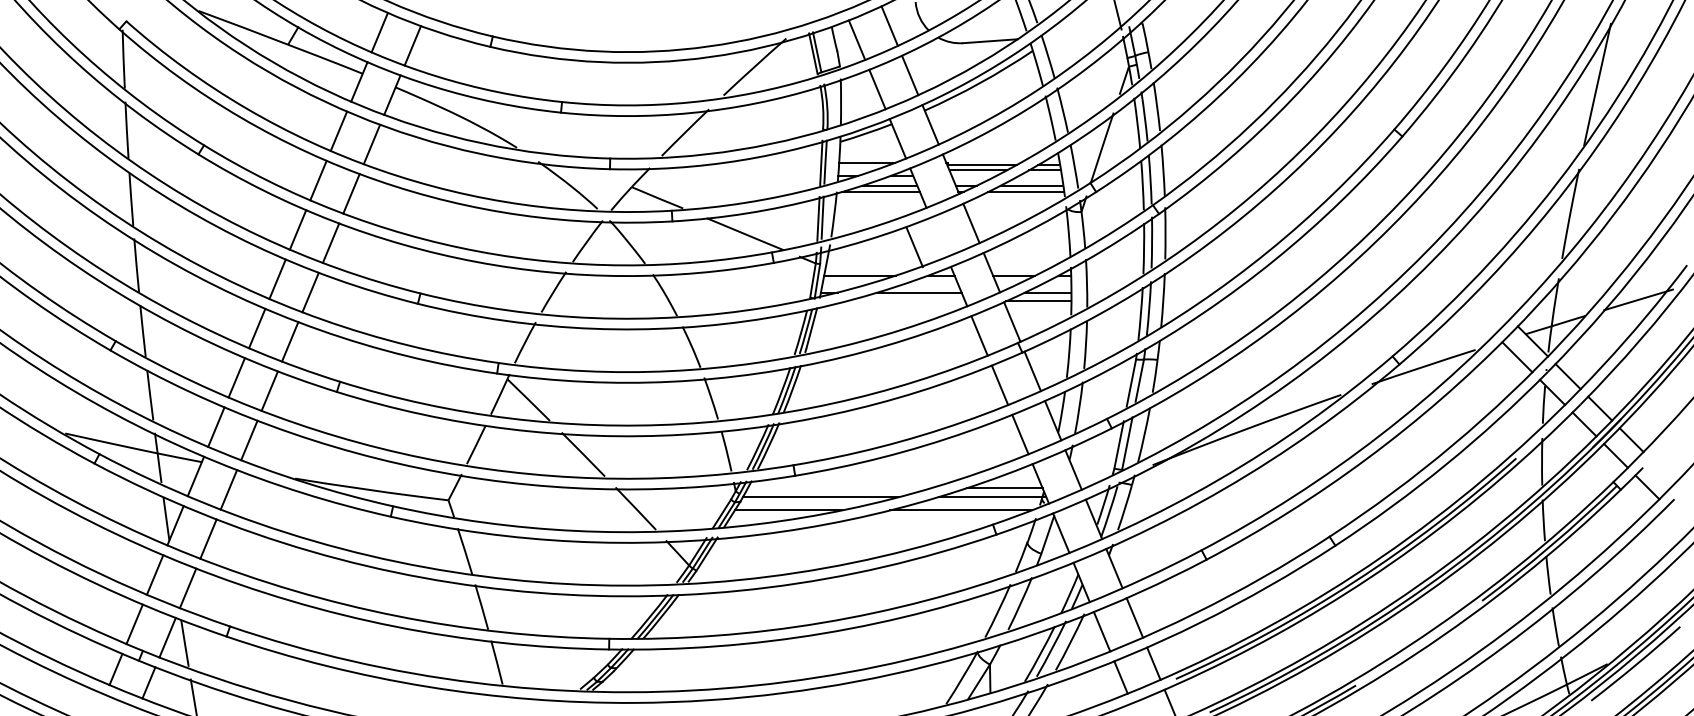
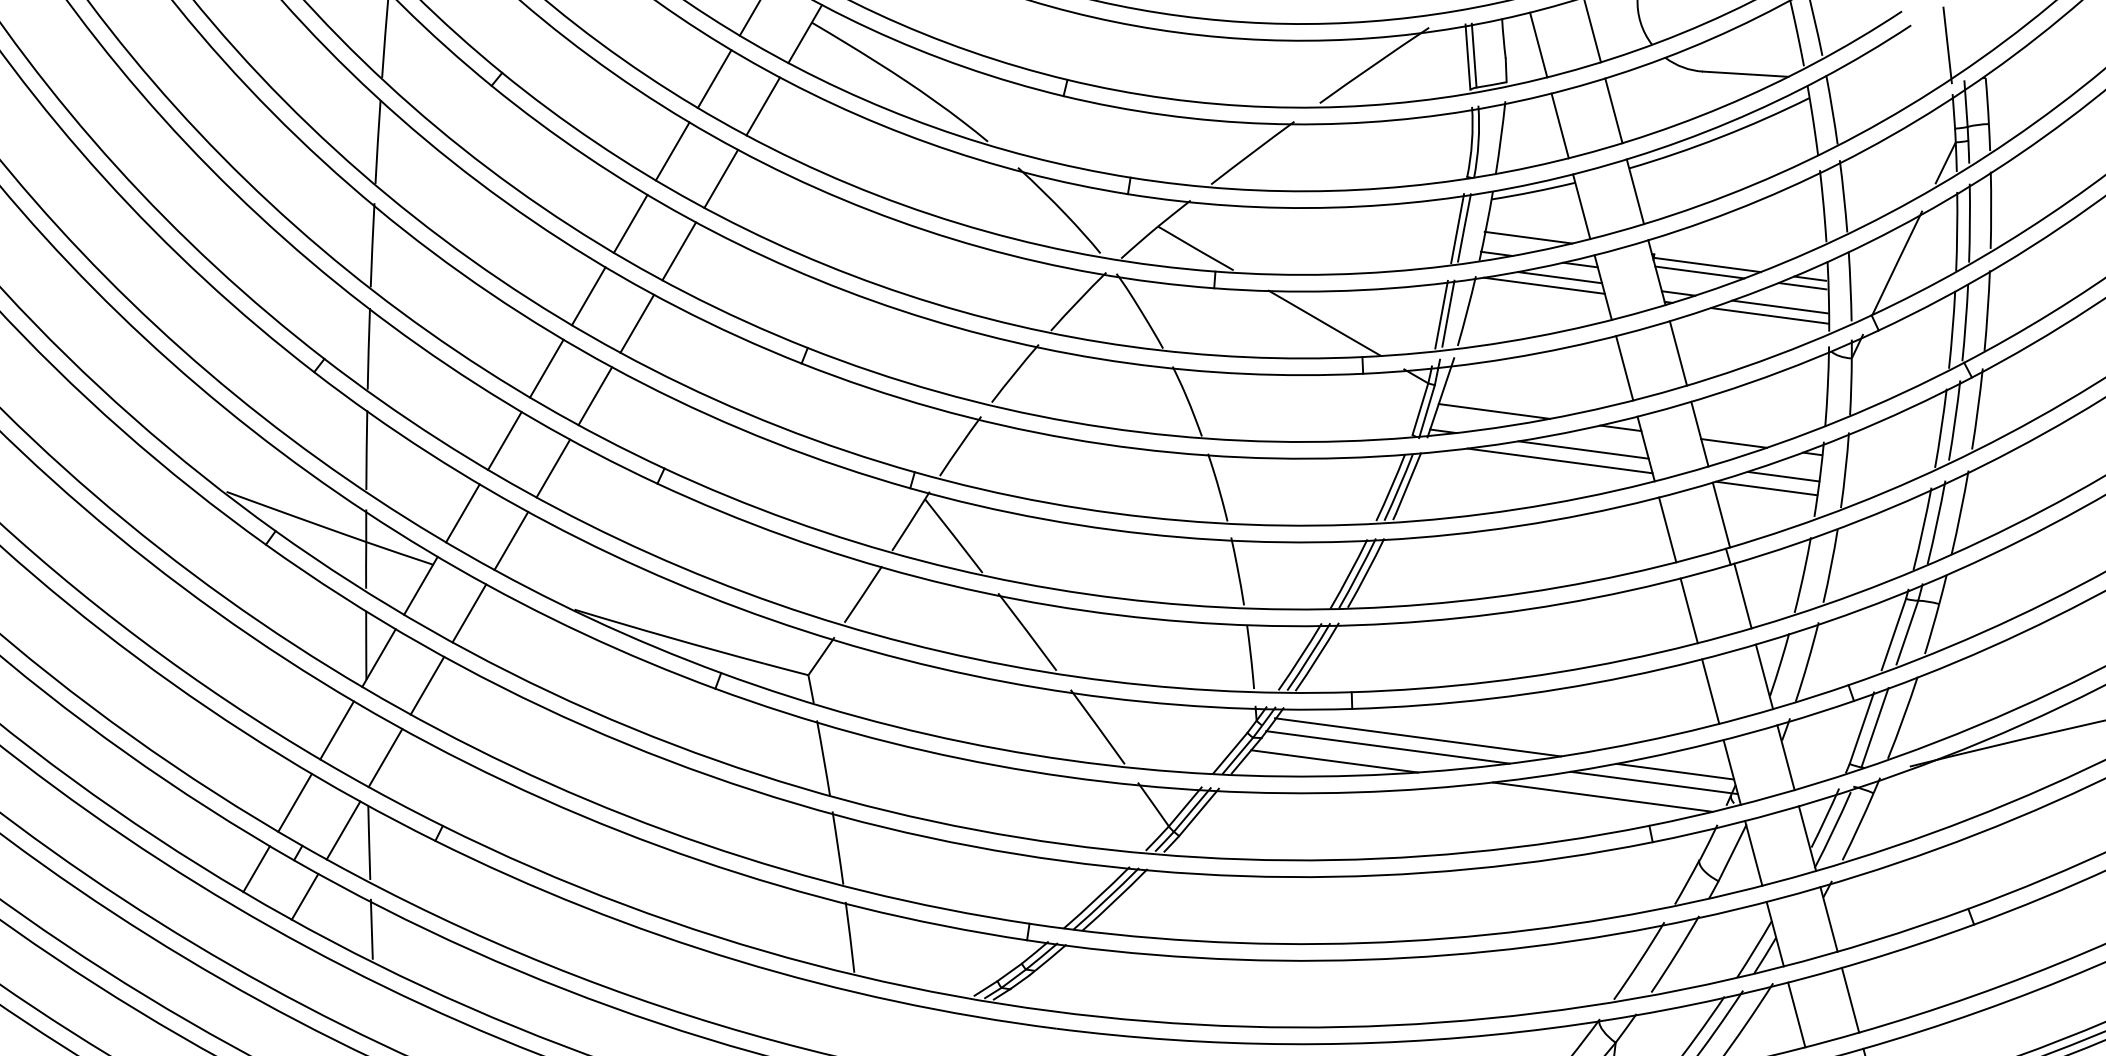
line: (914, 247) -> (1624, 368), moved
line: (905, 301) -> (1559, 461), added
line: (839, 488) -> (1418, 737), added

